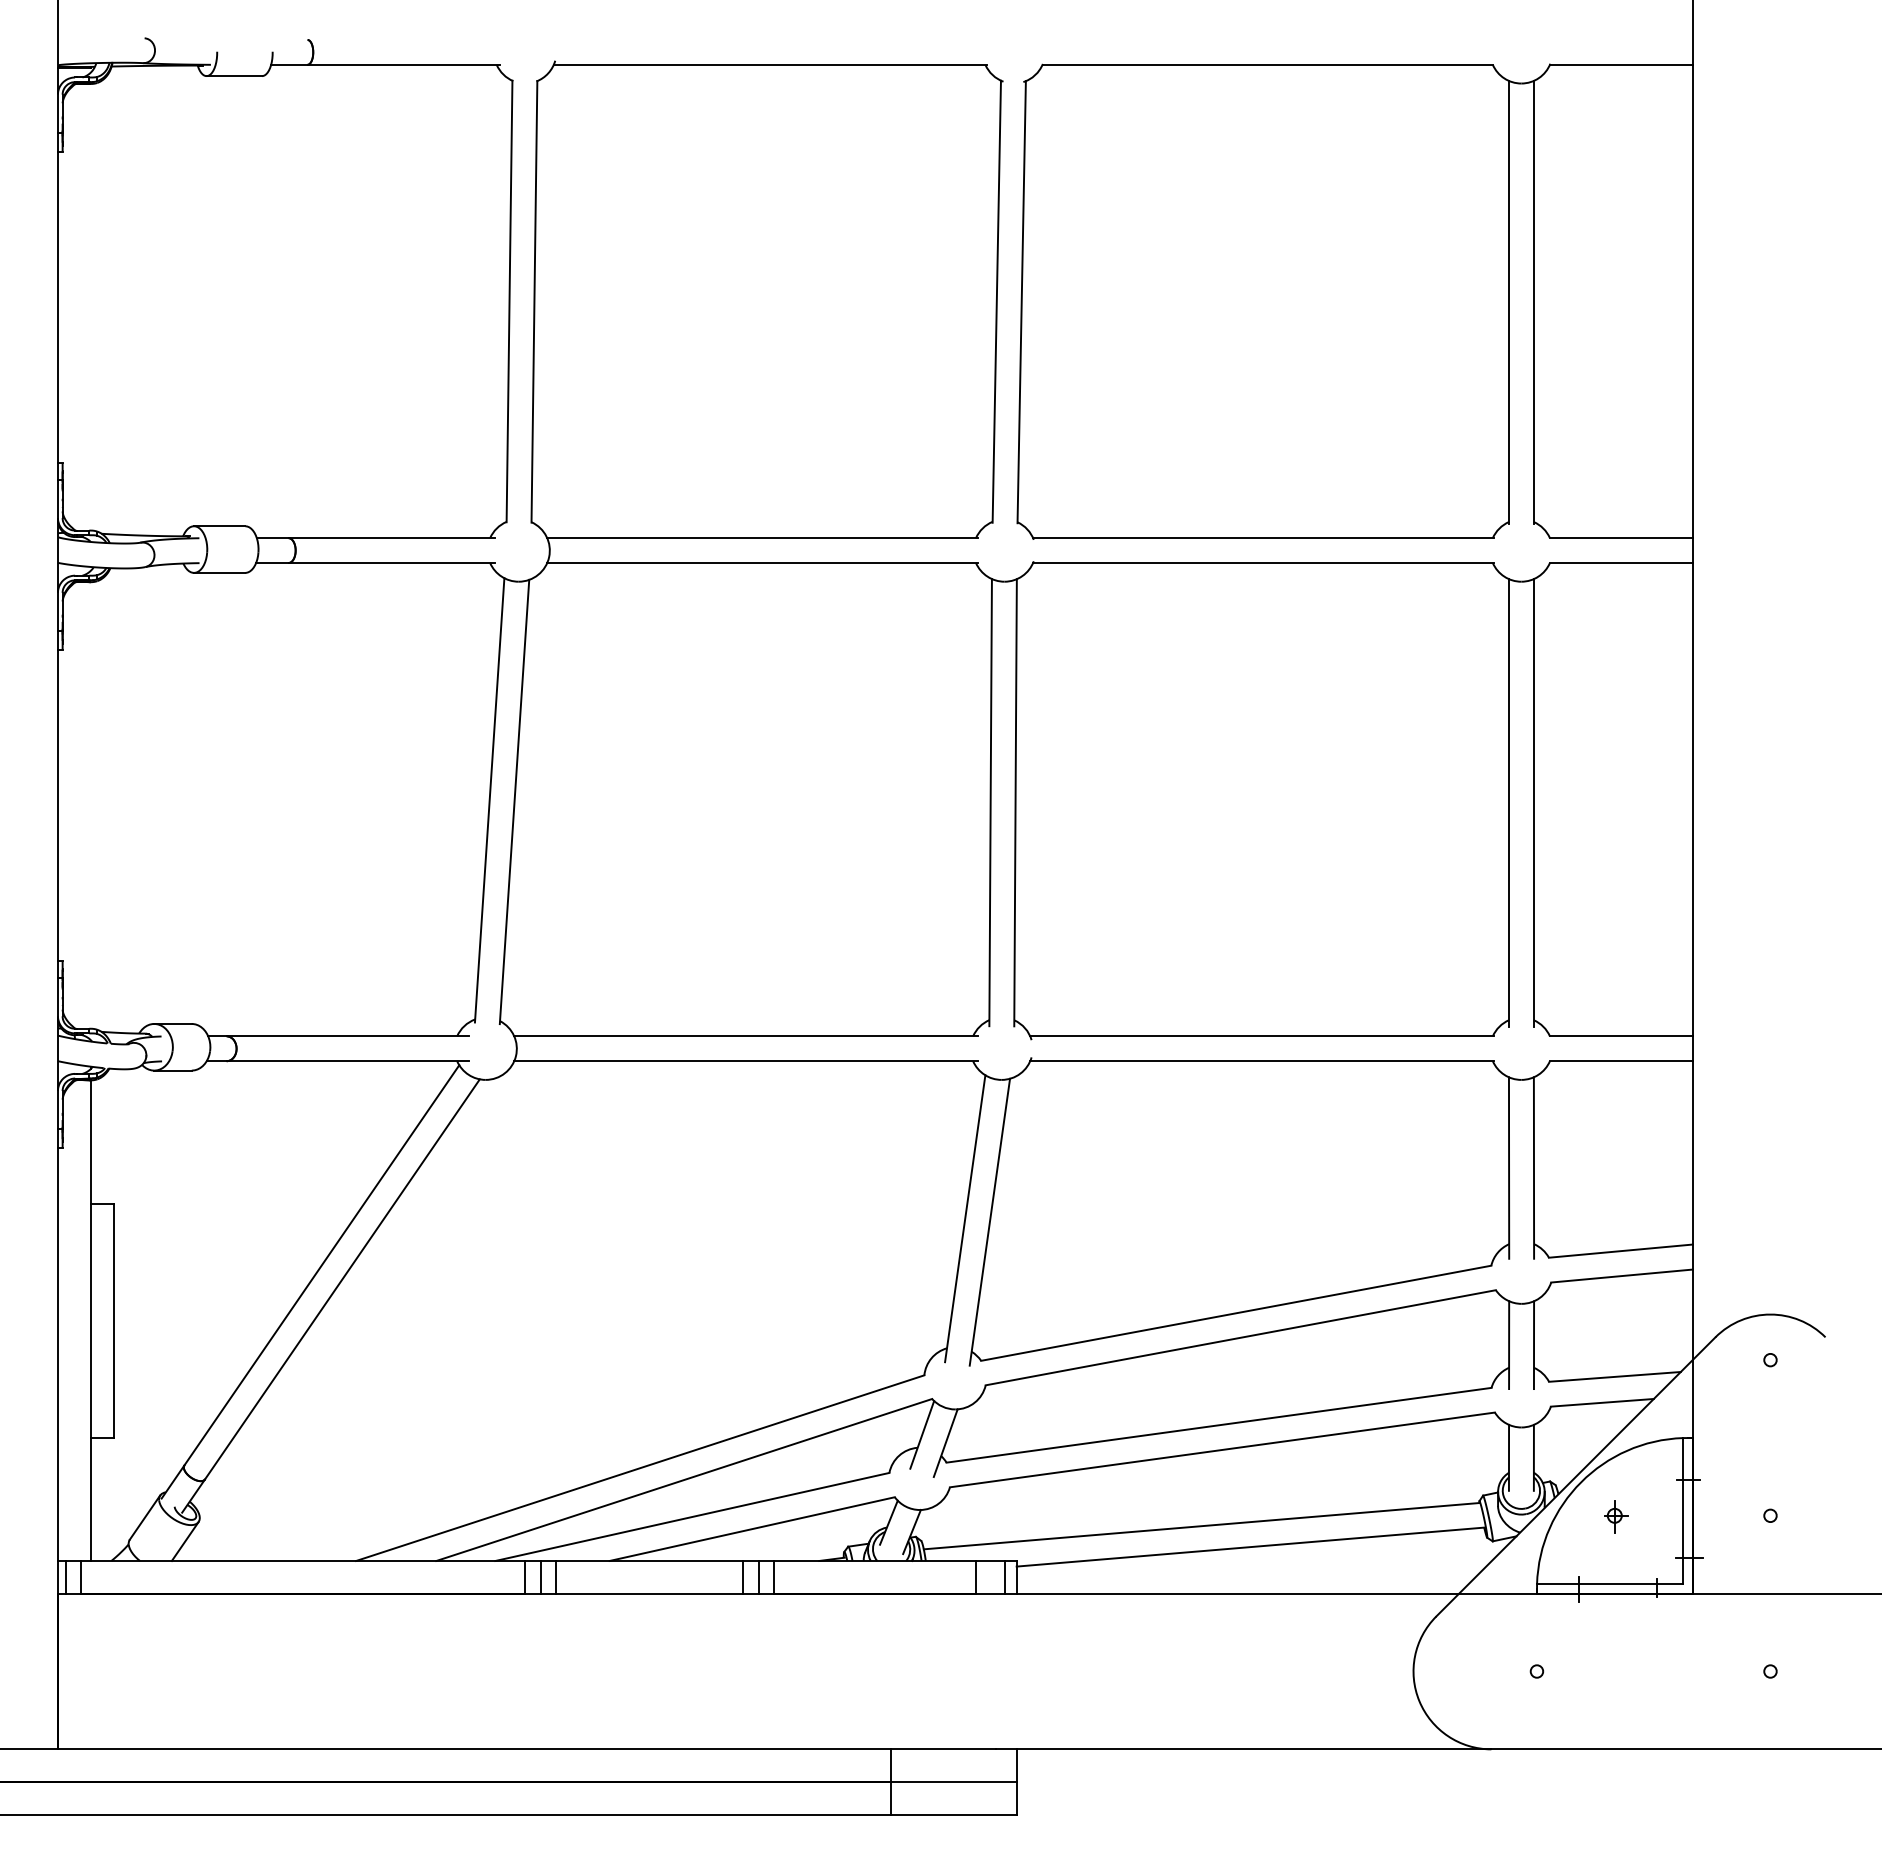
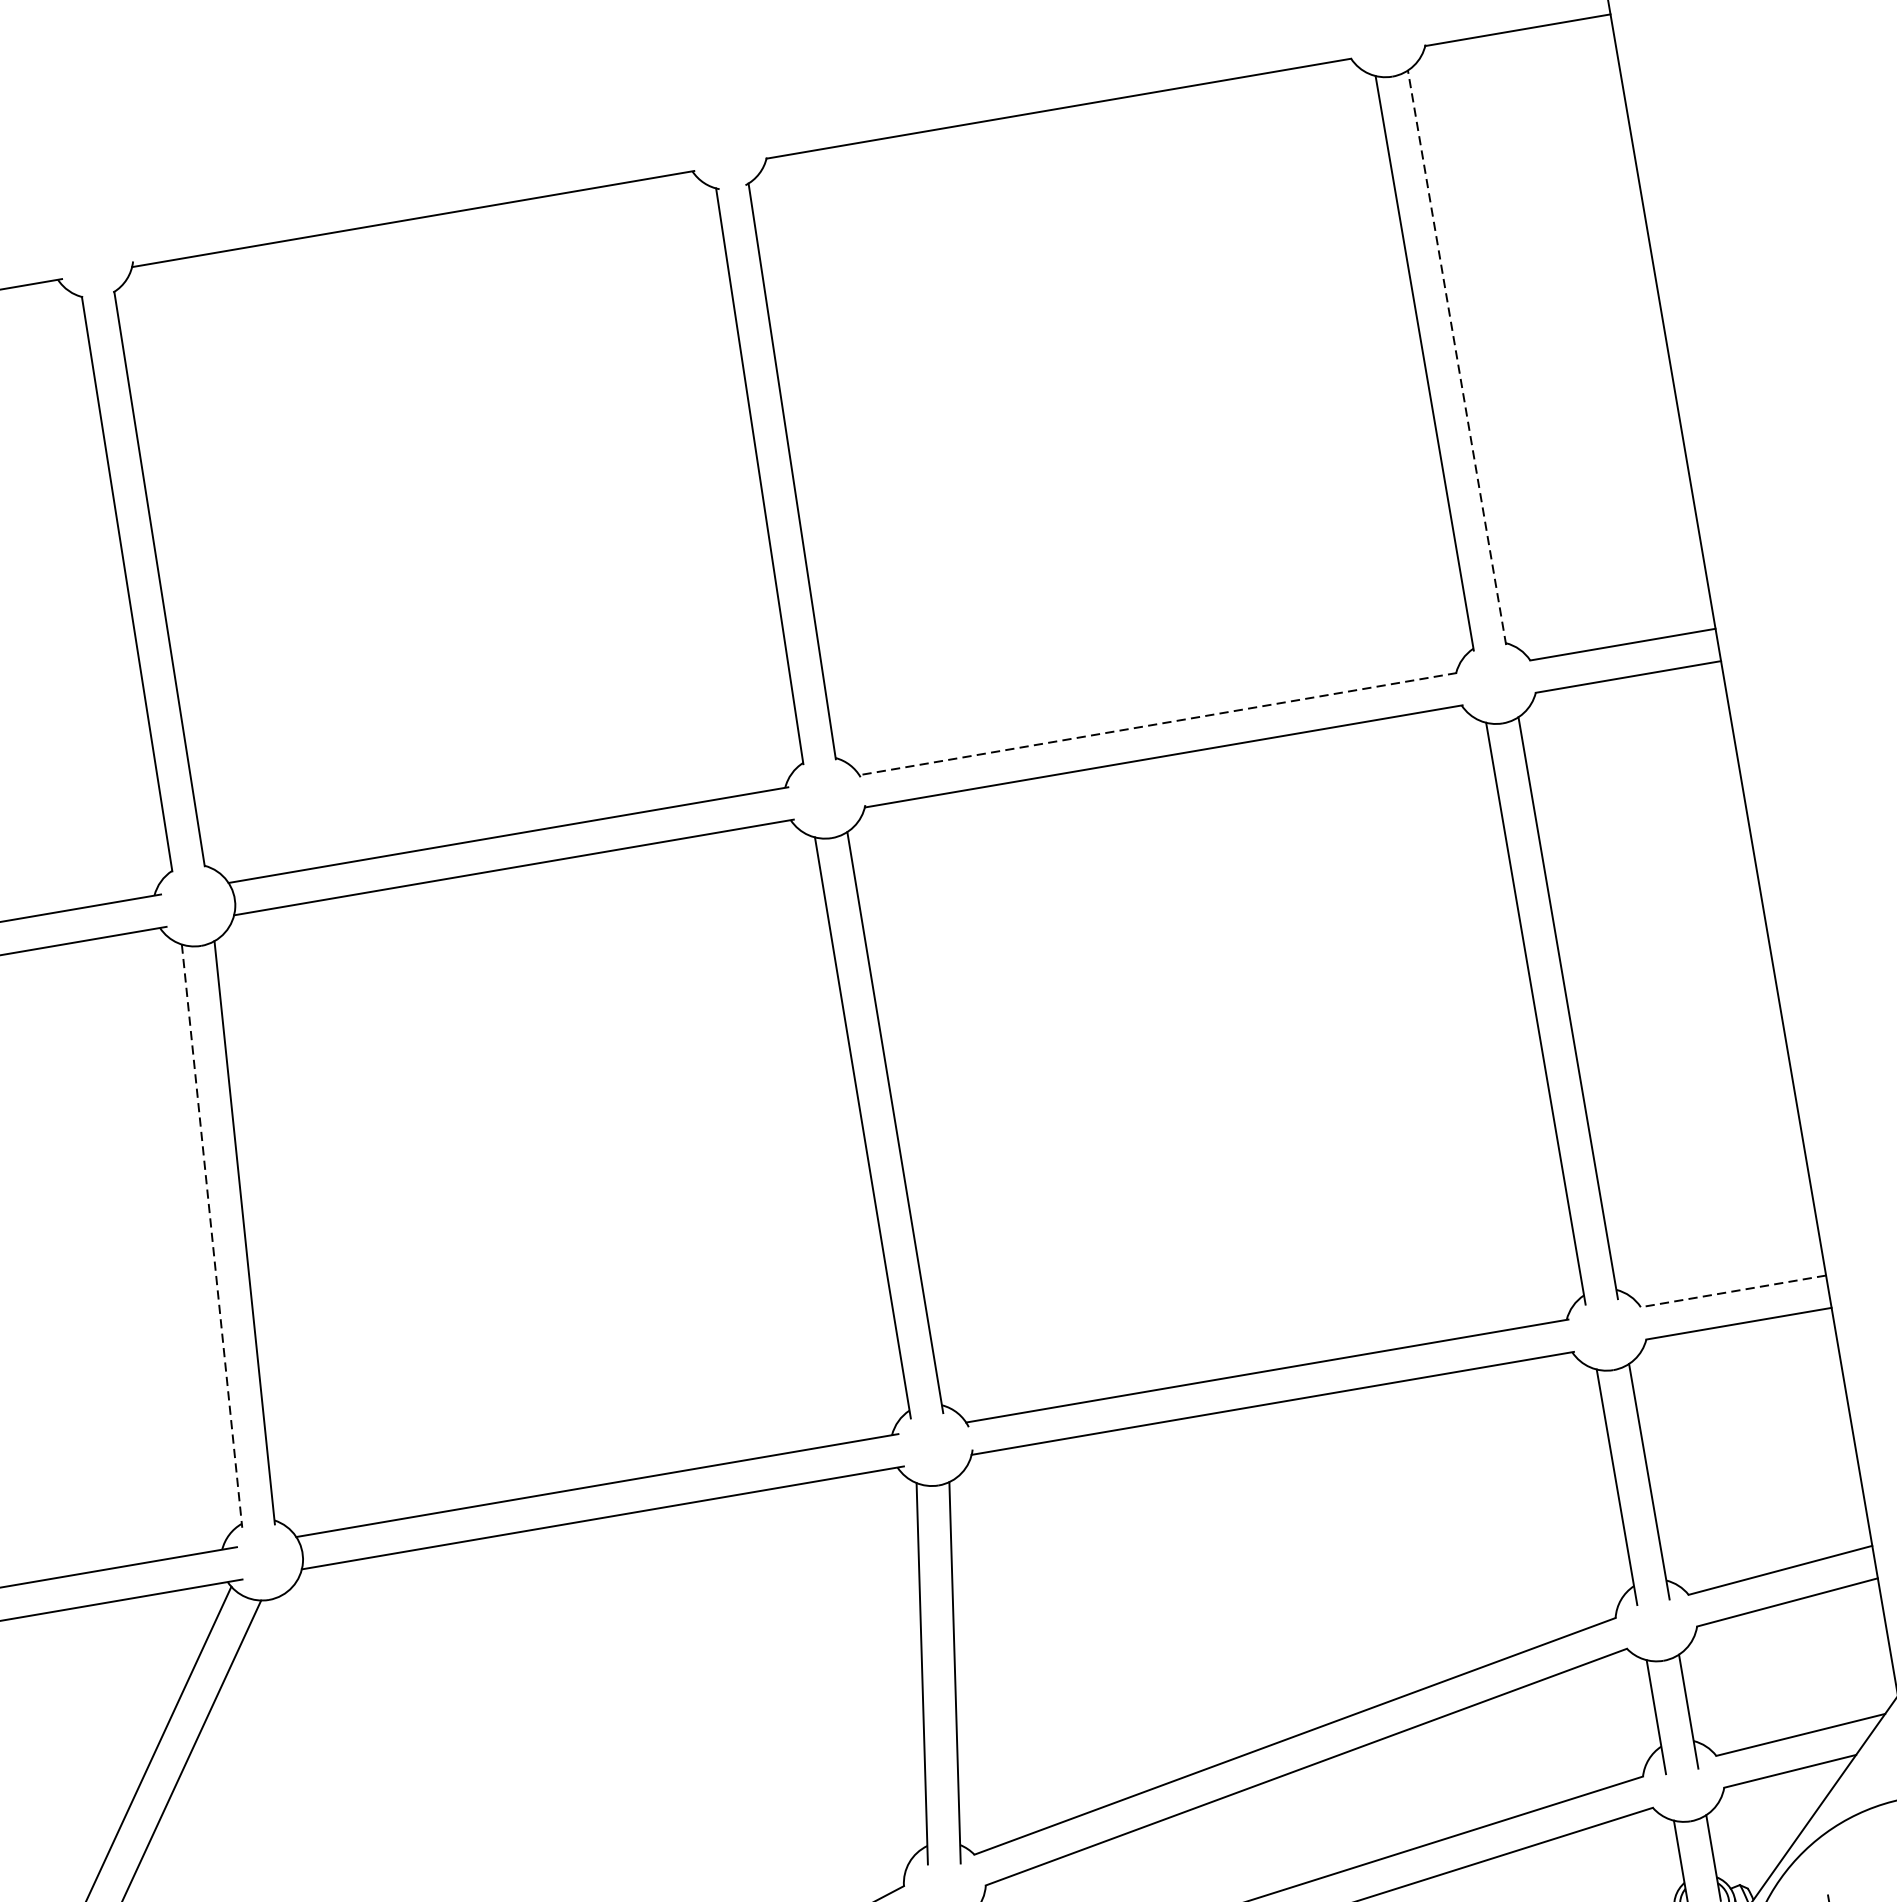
line: (1533, 301) -> (1456, 356), solid -> dashed
line: (1262, 538) -> (1157, 724), solid -> dashed
line: (489, 800) -> (211, 1236), solid -> dashed
line: (1620, 1036) -> (1732, 1291), solid -> dashed

